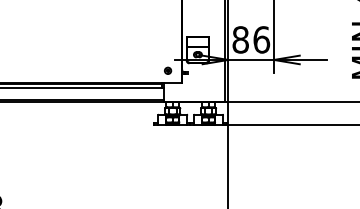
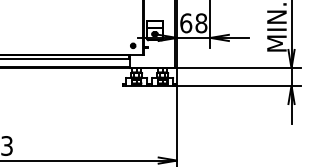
text: (250, 40) -> (193, 23), 86 -> 68

